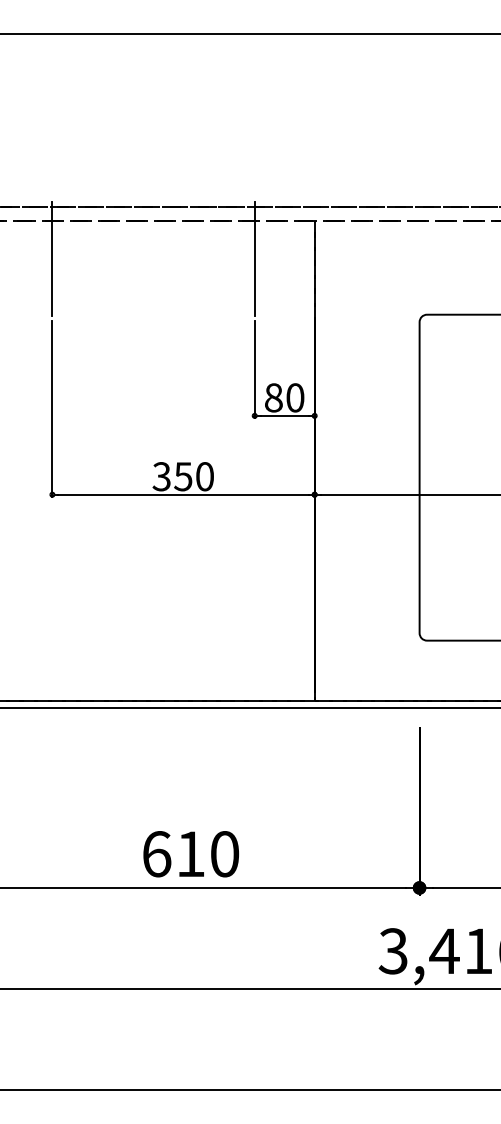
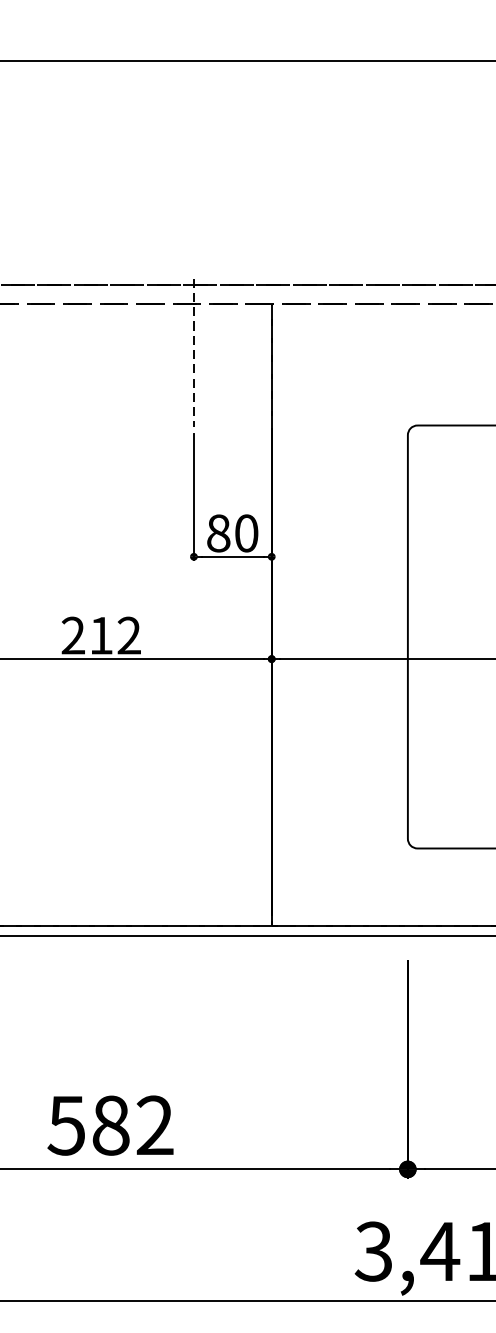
line: (254, 259) -> (193, 353), solid -> dashed
text: (182, 476) -> (100, 635), 350 -> 212
text: (190, 854) -> (110, 1125), 610 -> 582

